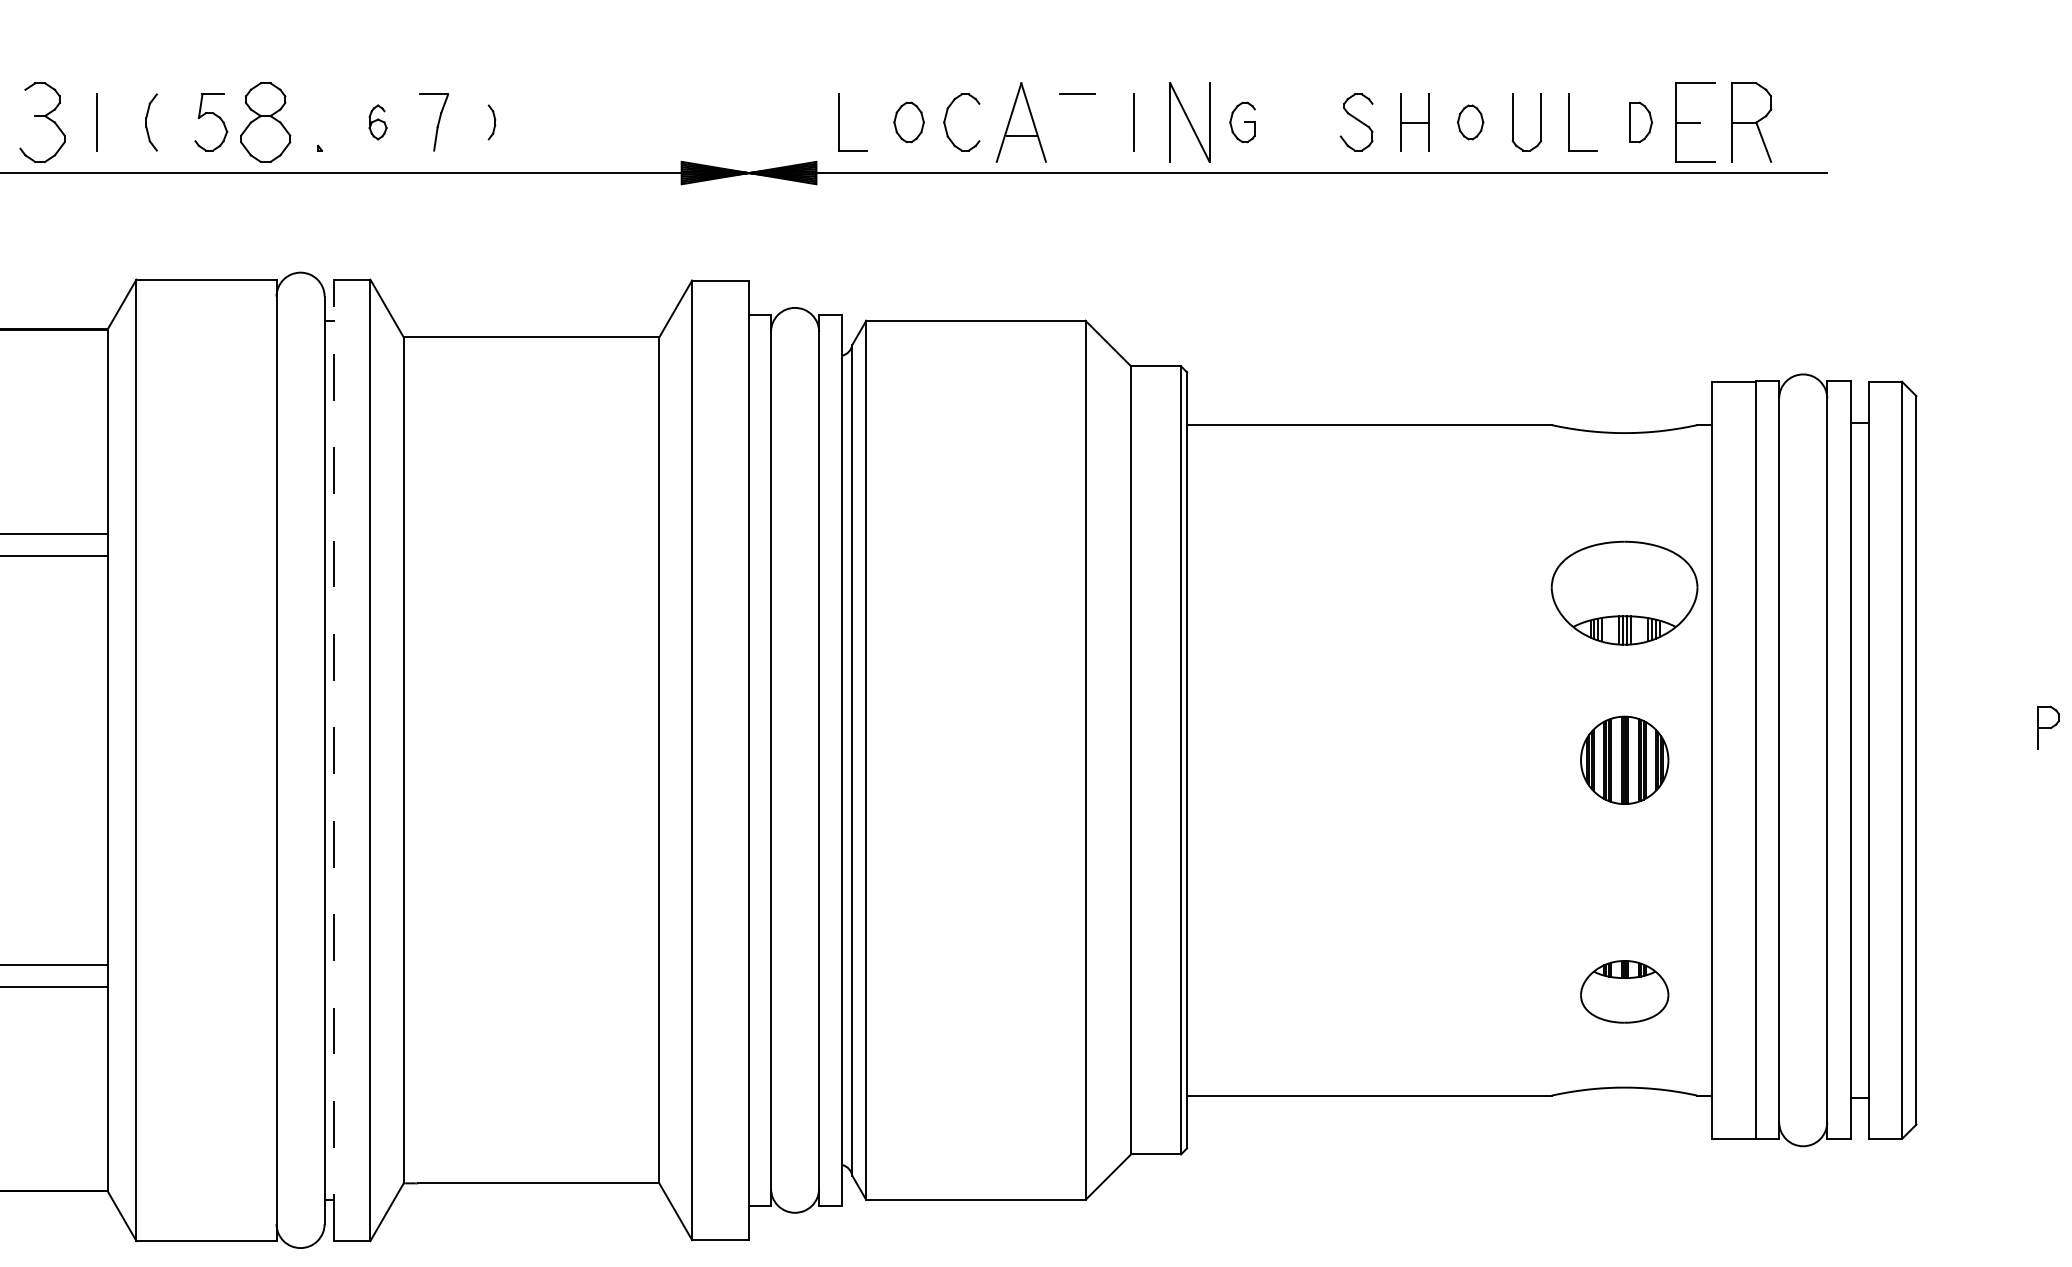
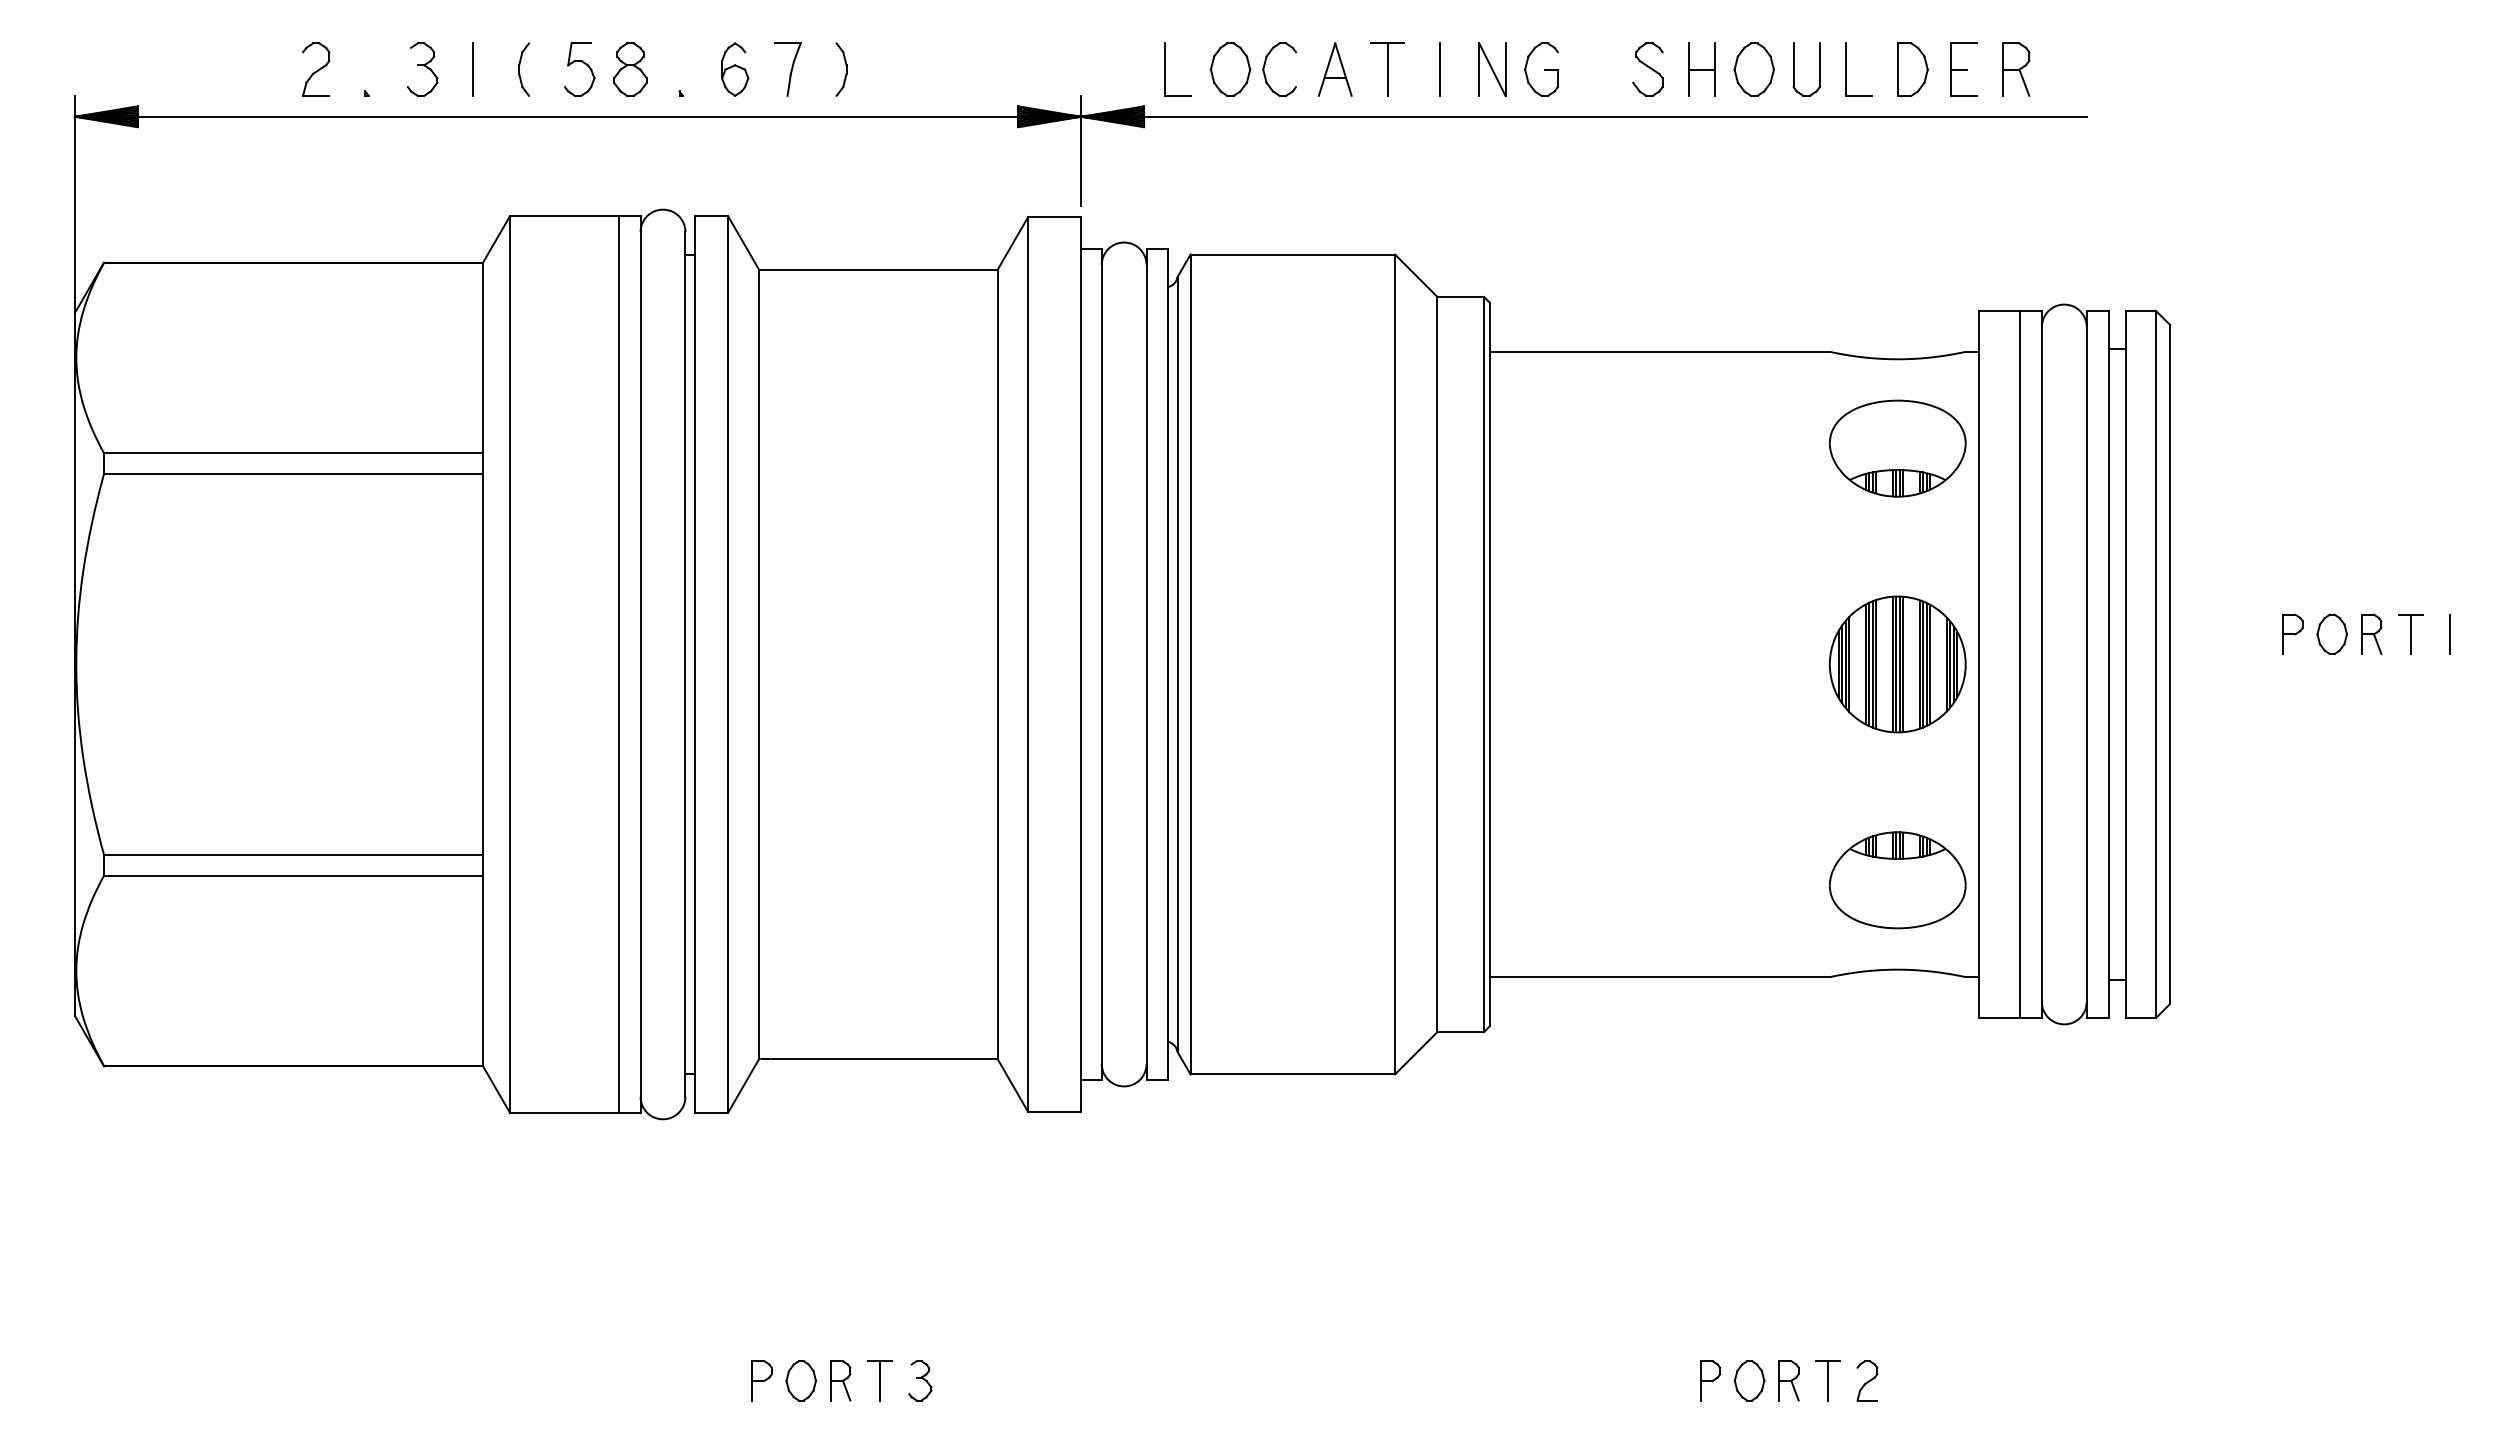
part: (42, 122) -> (422, 69), size x0.71
part: (265, 122) -> (630, 69), size x0.71
part: (378, 122) -> (735, 69), size x1.67
part: (491, 122) -> (841, 69), size x1.67
part: (909, 122) -> (1230, 69), size x1.43
part: (1021, 122) -> (1335, 69), size x0.71
line: (1077, 122) -> (1387, 69), added
part: (1190, 122) -> (1492, 69), size x0.71
part: (1242, 122) -> (1541, 69), size x1.43
part: (1469, 122) -> (1753, 69), size x1.67
part: (1640, 122) -> (1912, 69), size x1.43
part: (1695, 122) -> (1963, 69), size x0.71
part: (1751, 122) -> (2016, 69), size x0.71
line: (749, 209) -> (1081, 150), added
part: (1624, 593) -> (1897, 448), moved
line: (334, 759) -> (694, 663), dashed -> solid
line: (252, 760) -> (618, 664), added
part: (1624, 760) -> (1897, 664), size x1.67
part: (1624, 991) -> (1897, 880), size x1.67

